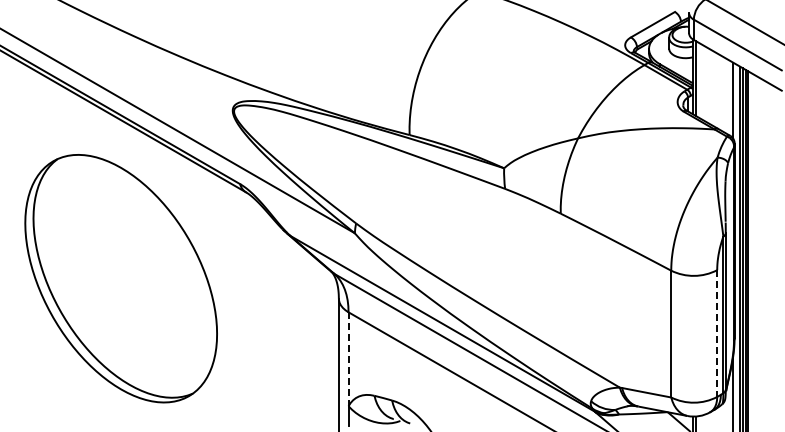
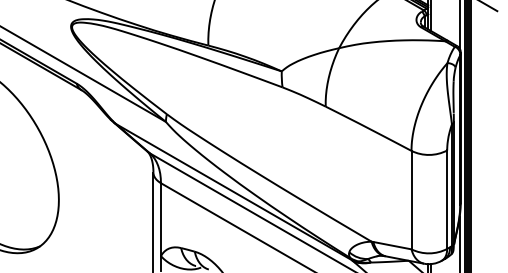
line: (717, 334) -> (447, 200), dashed -> solid
line: (348, 359) -> (160, 219), dashed -> solid

